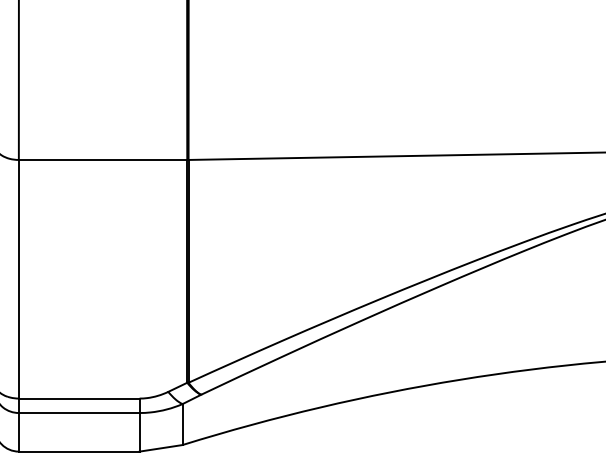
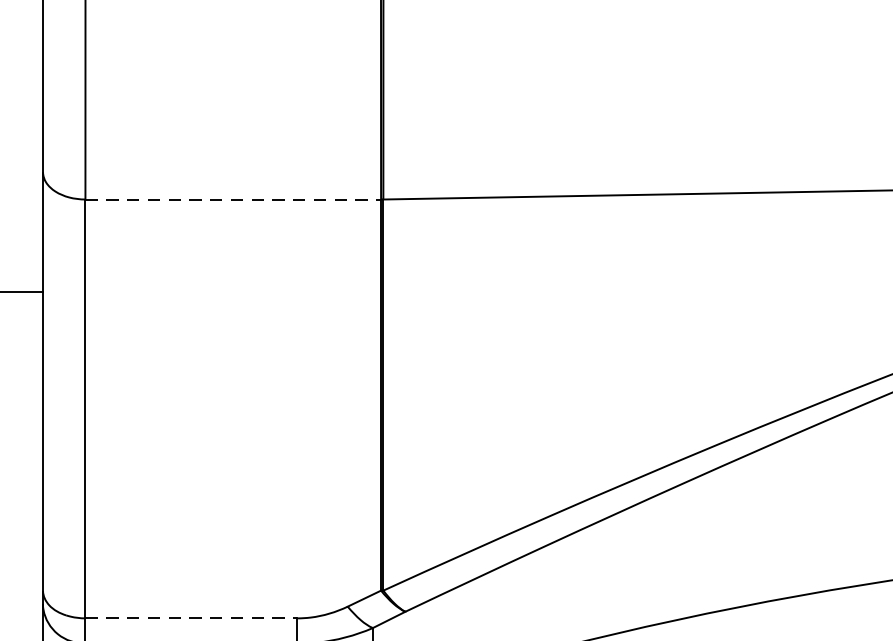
line: (103, 159) -> (234, 198), solid -> dashed
line: (79, 398) -> (191, 618), solid -> dashed

